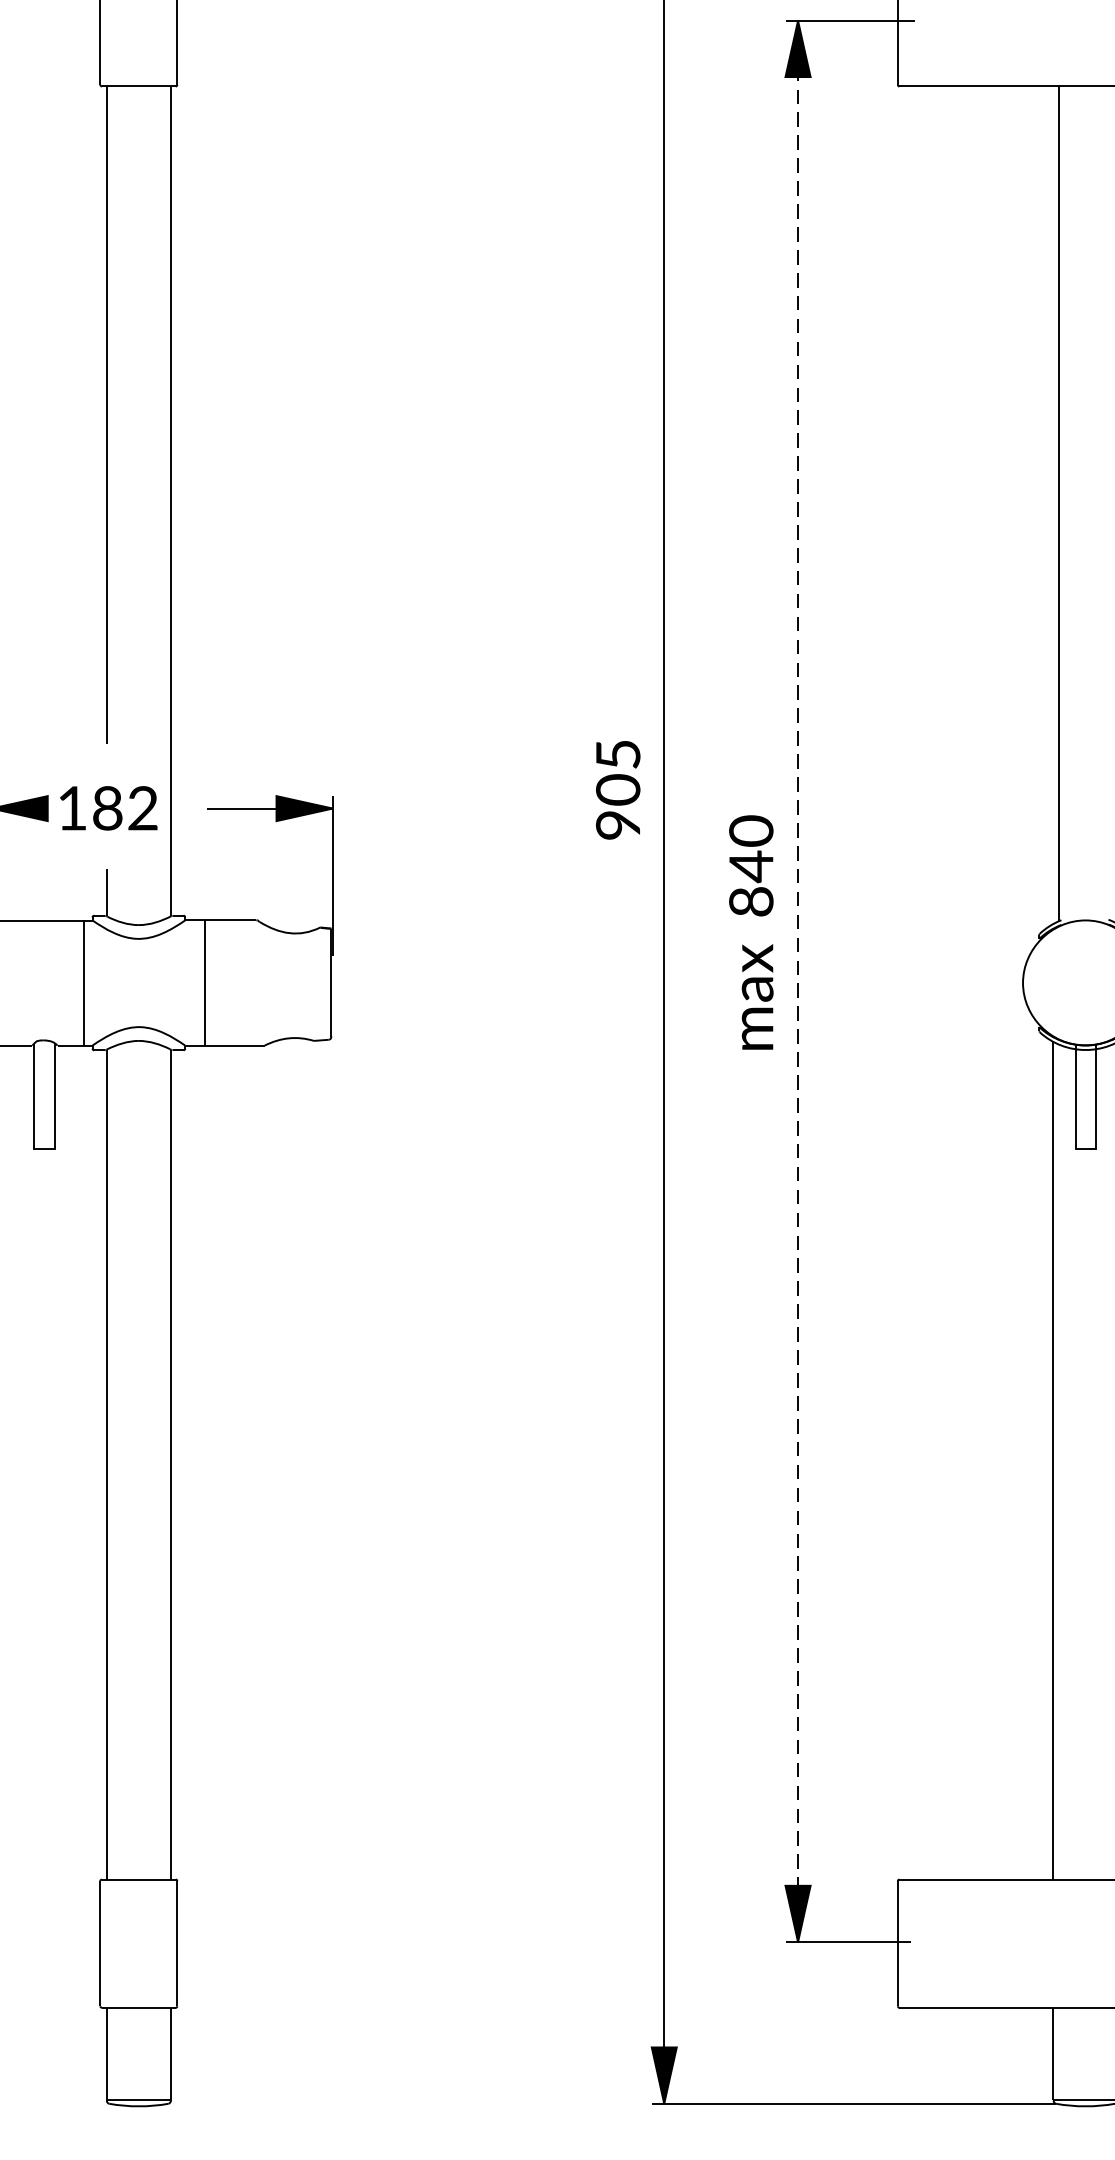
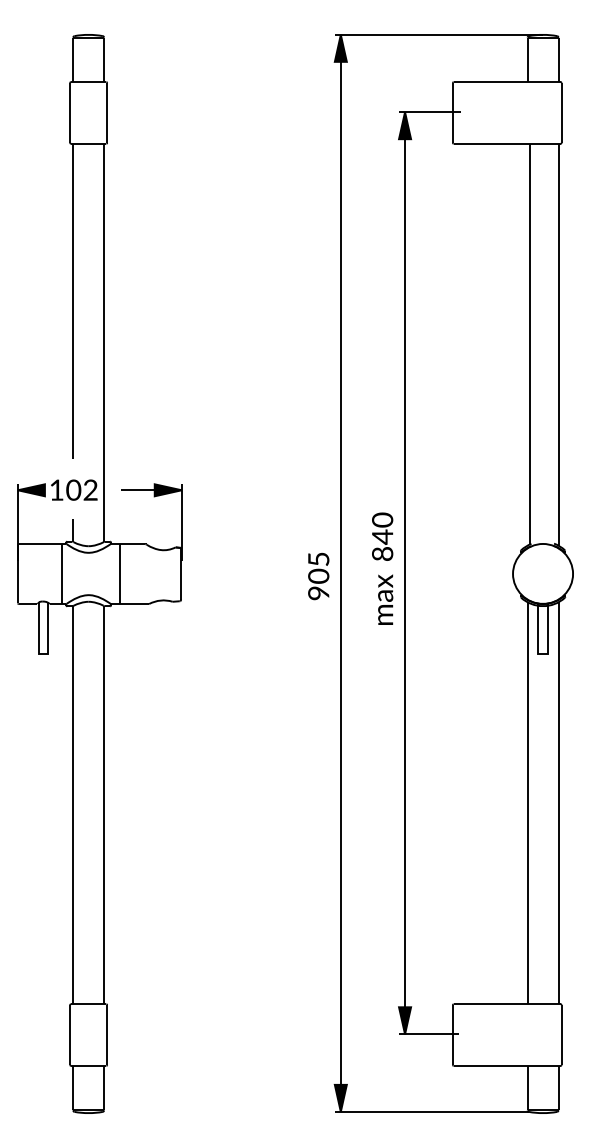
text: (617, 790) -> (318, 576), moved
text: (107, 809) -> (73, 490), 182 -> 102
text: (751, 931) -> (382, 568), moved
line: (798, 959) -> (405, 562), dashed -> solid

